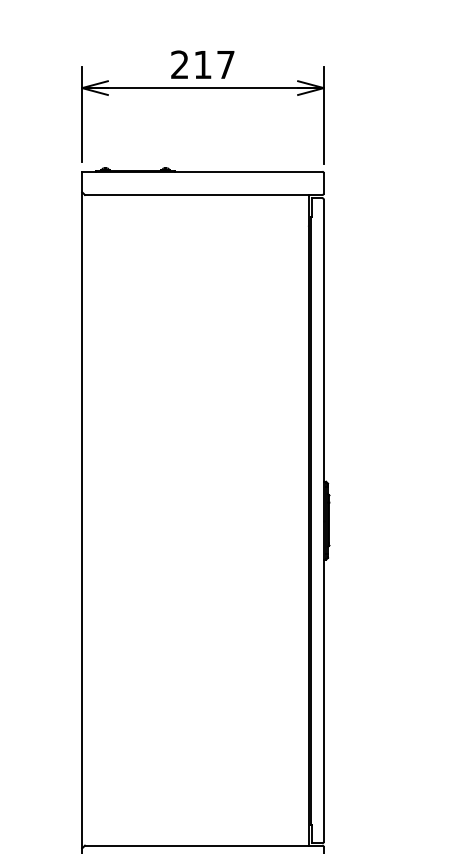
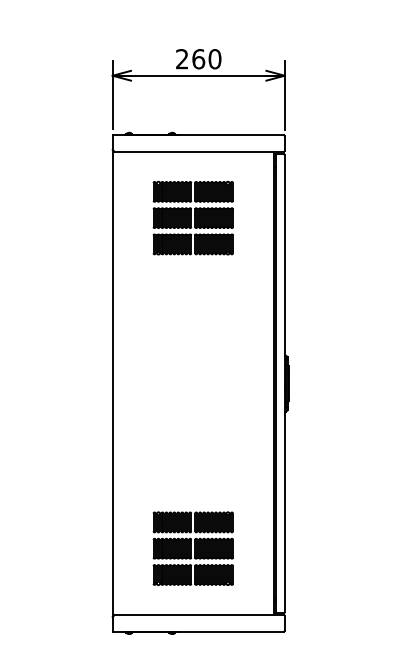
text: (213, 65) -> (206, 59), 217 -> 260
part: (194, 287) -> (192, 217), added
part: (194, 752) -> (192, 548), added

